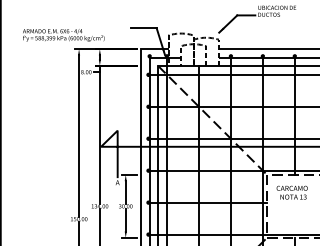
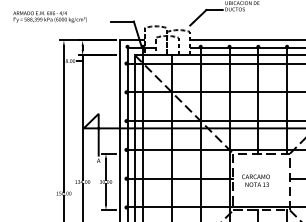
text: (63, 34) -> (49, 16), moved
text: (291, 192) -> (255, 180), moved

